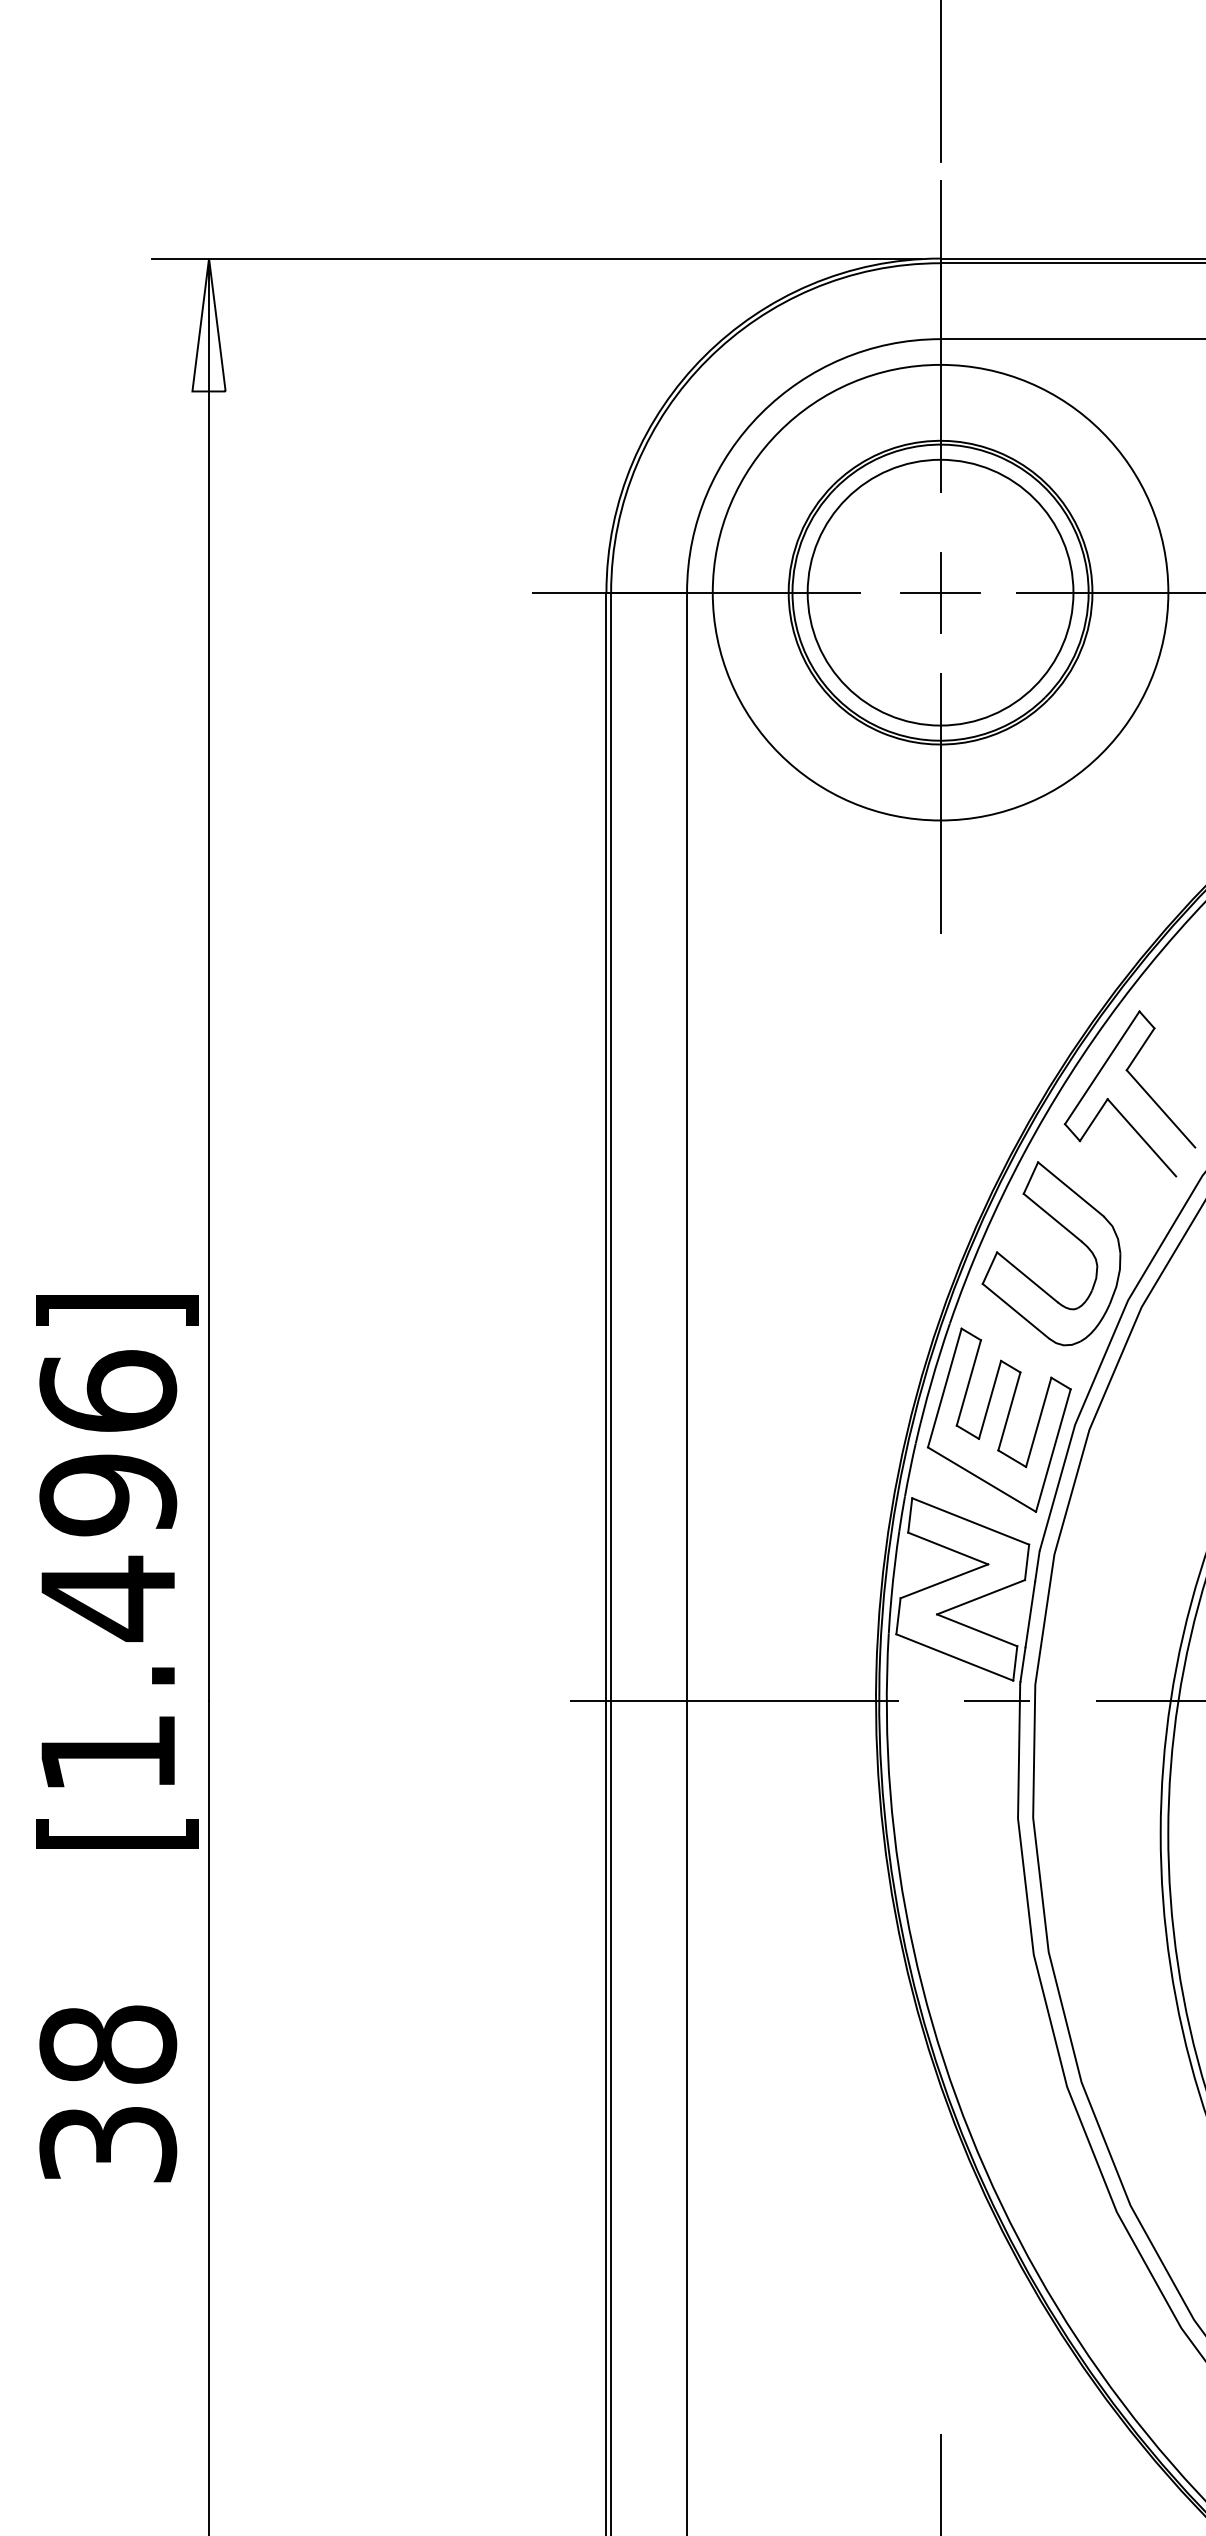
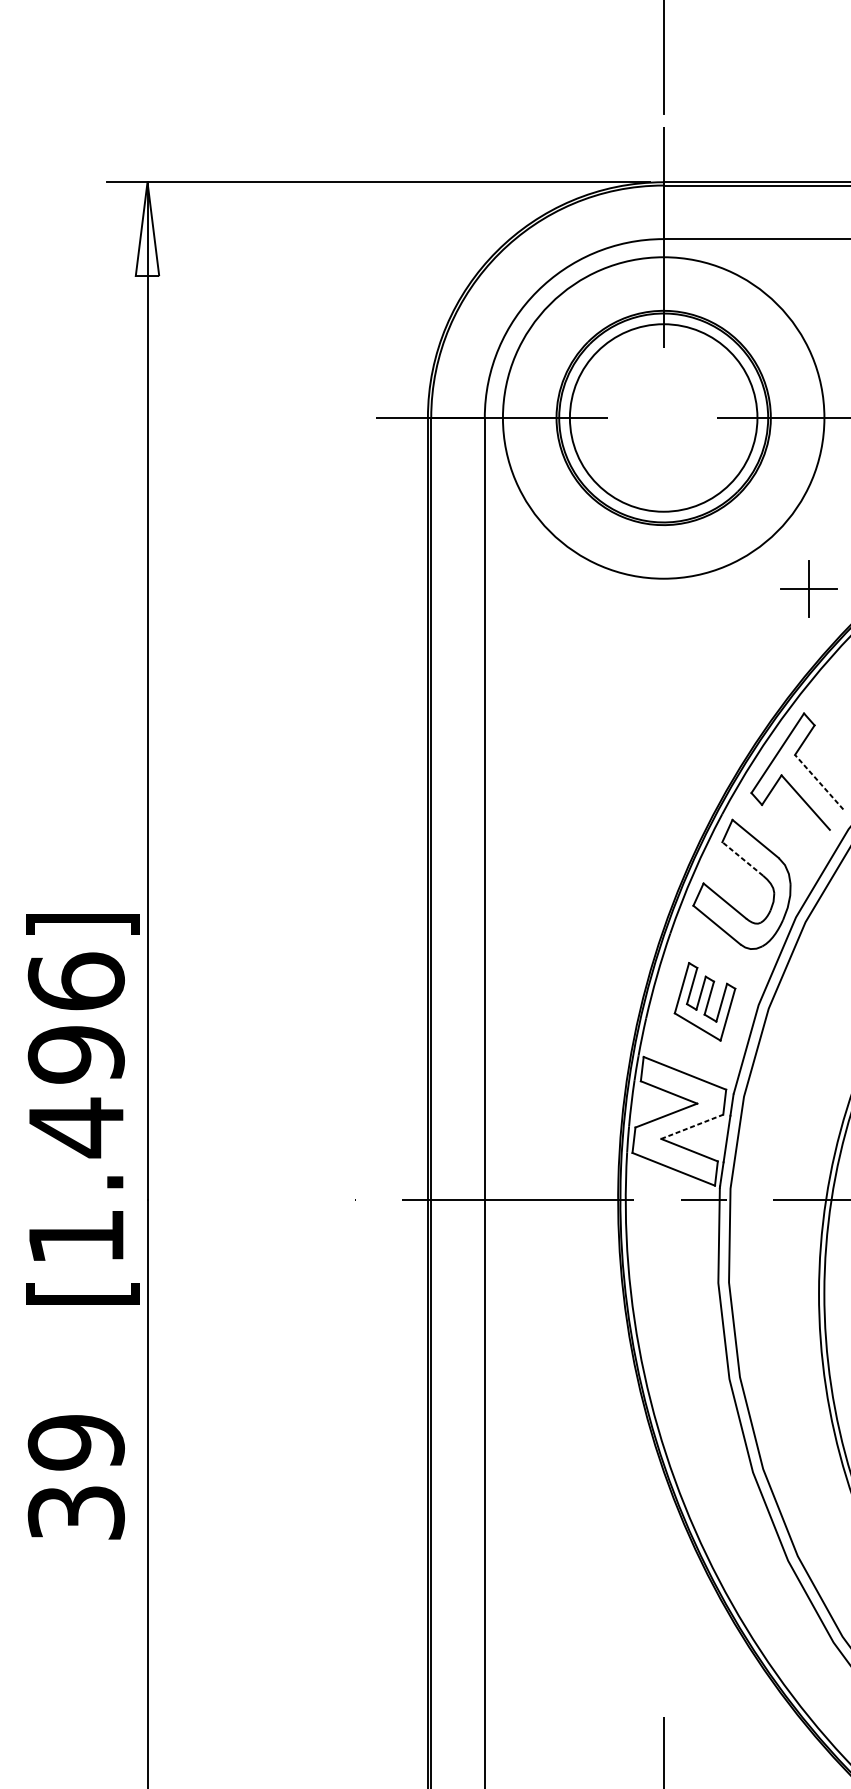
part: (940, 592) -> (808, 588), moved
line: (940, 803) -> (663, 566), removed
line: (1161, 1108) -> (819, 781), solid -> dashed
line: (1052, 1217) -> (742, 858), solid -> dashed
part: (998, 1419) -> (704, 1001), size x0.6
line: (981, 1597) -> (692, 1126), solid -> dashed
text: (108, 2044) -> (76, 1442), 38 -> 39

